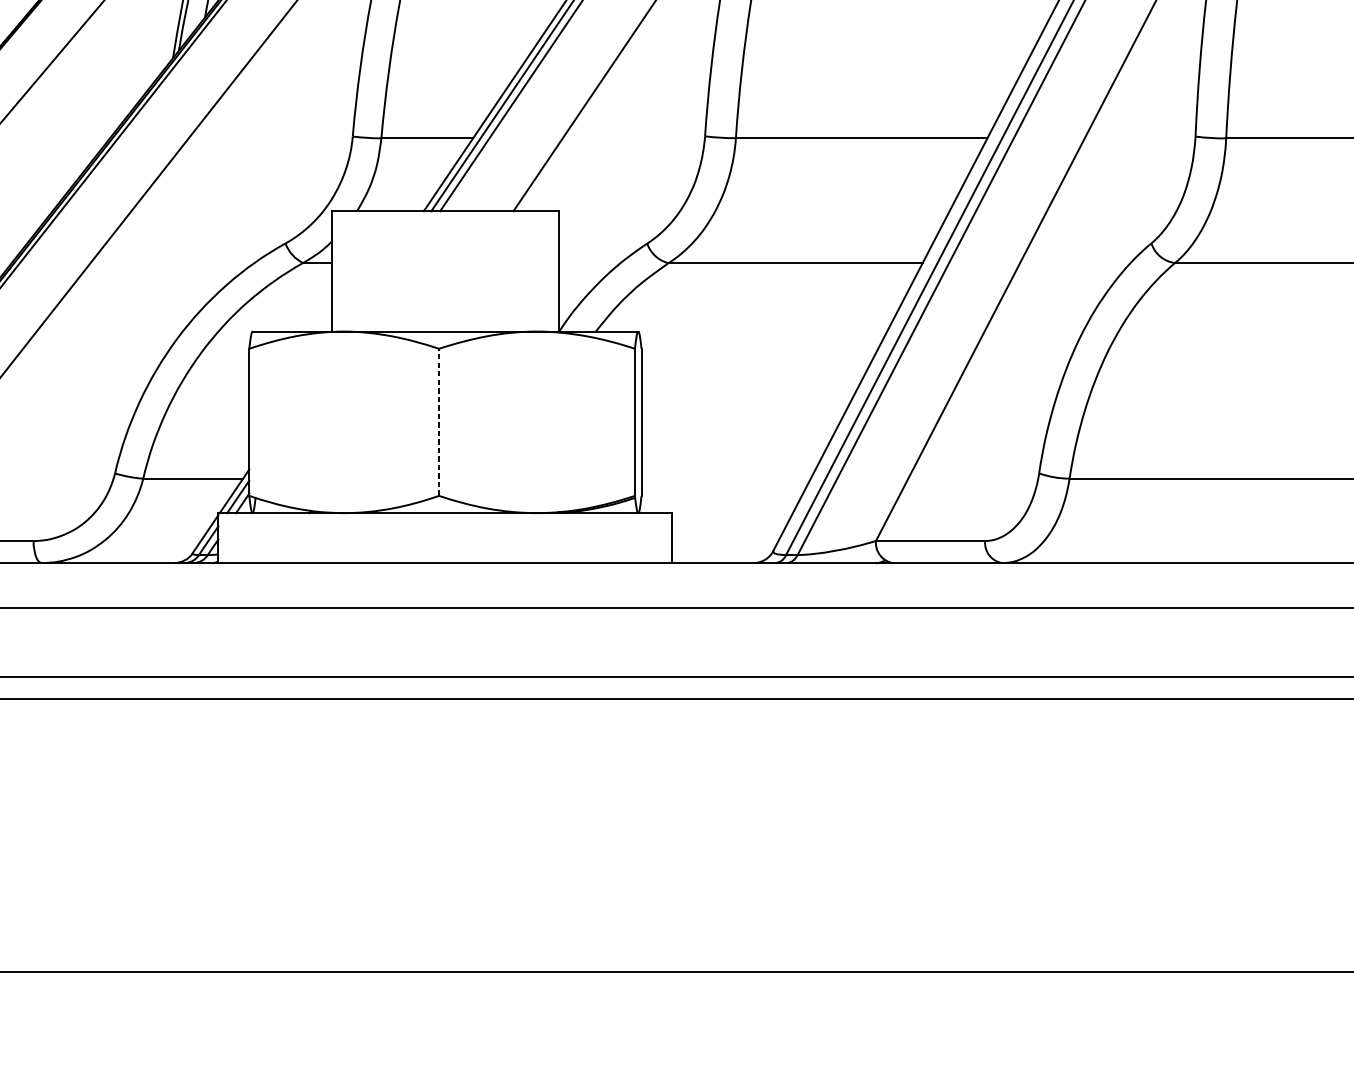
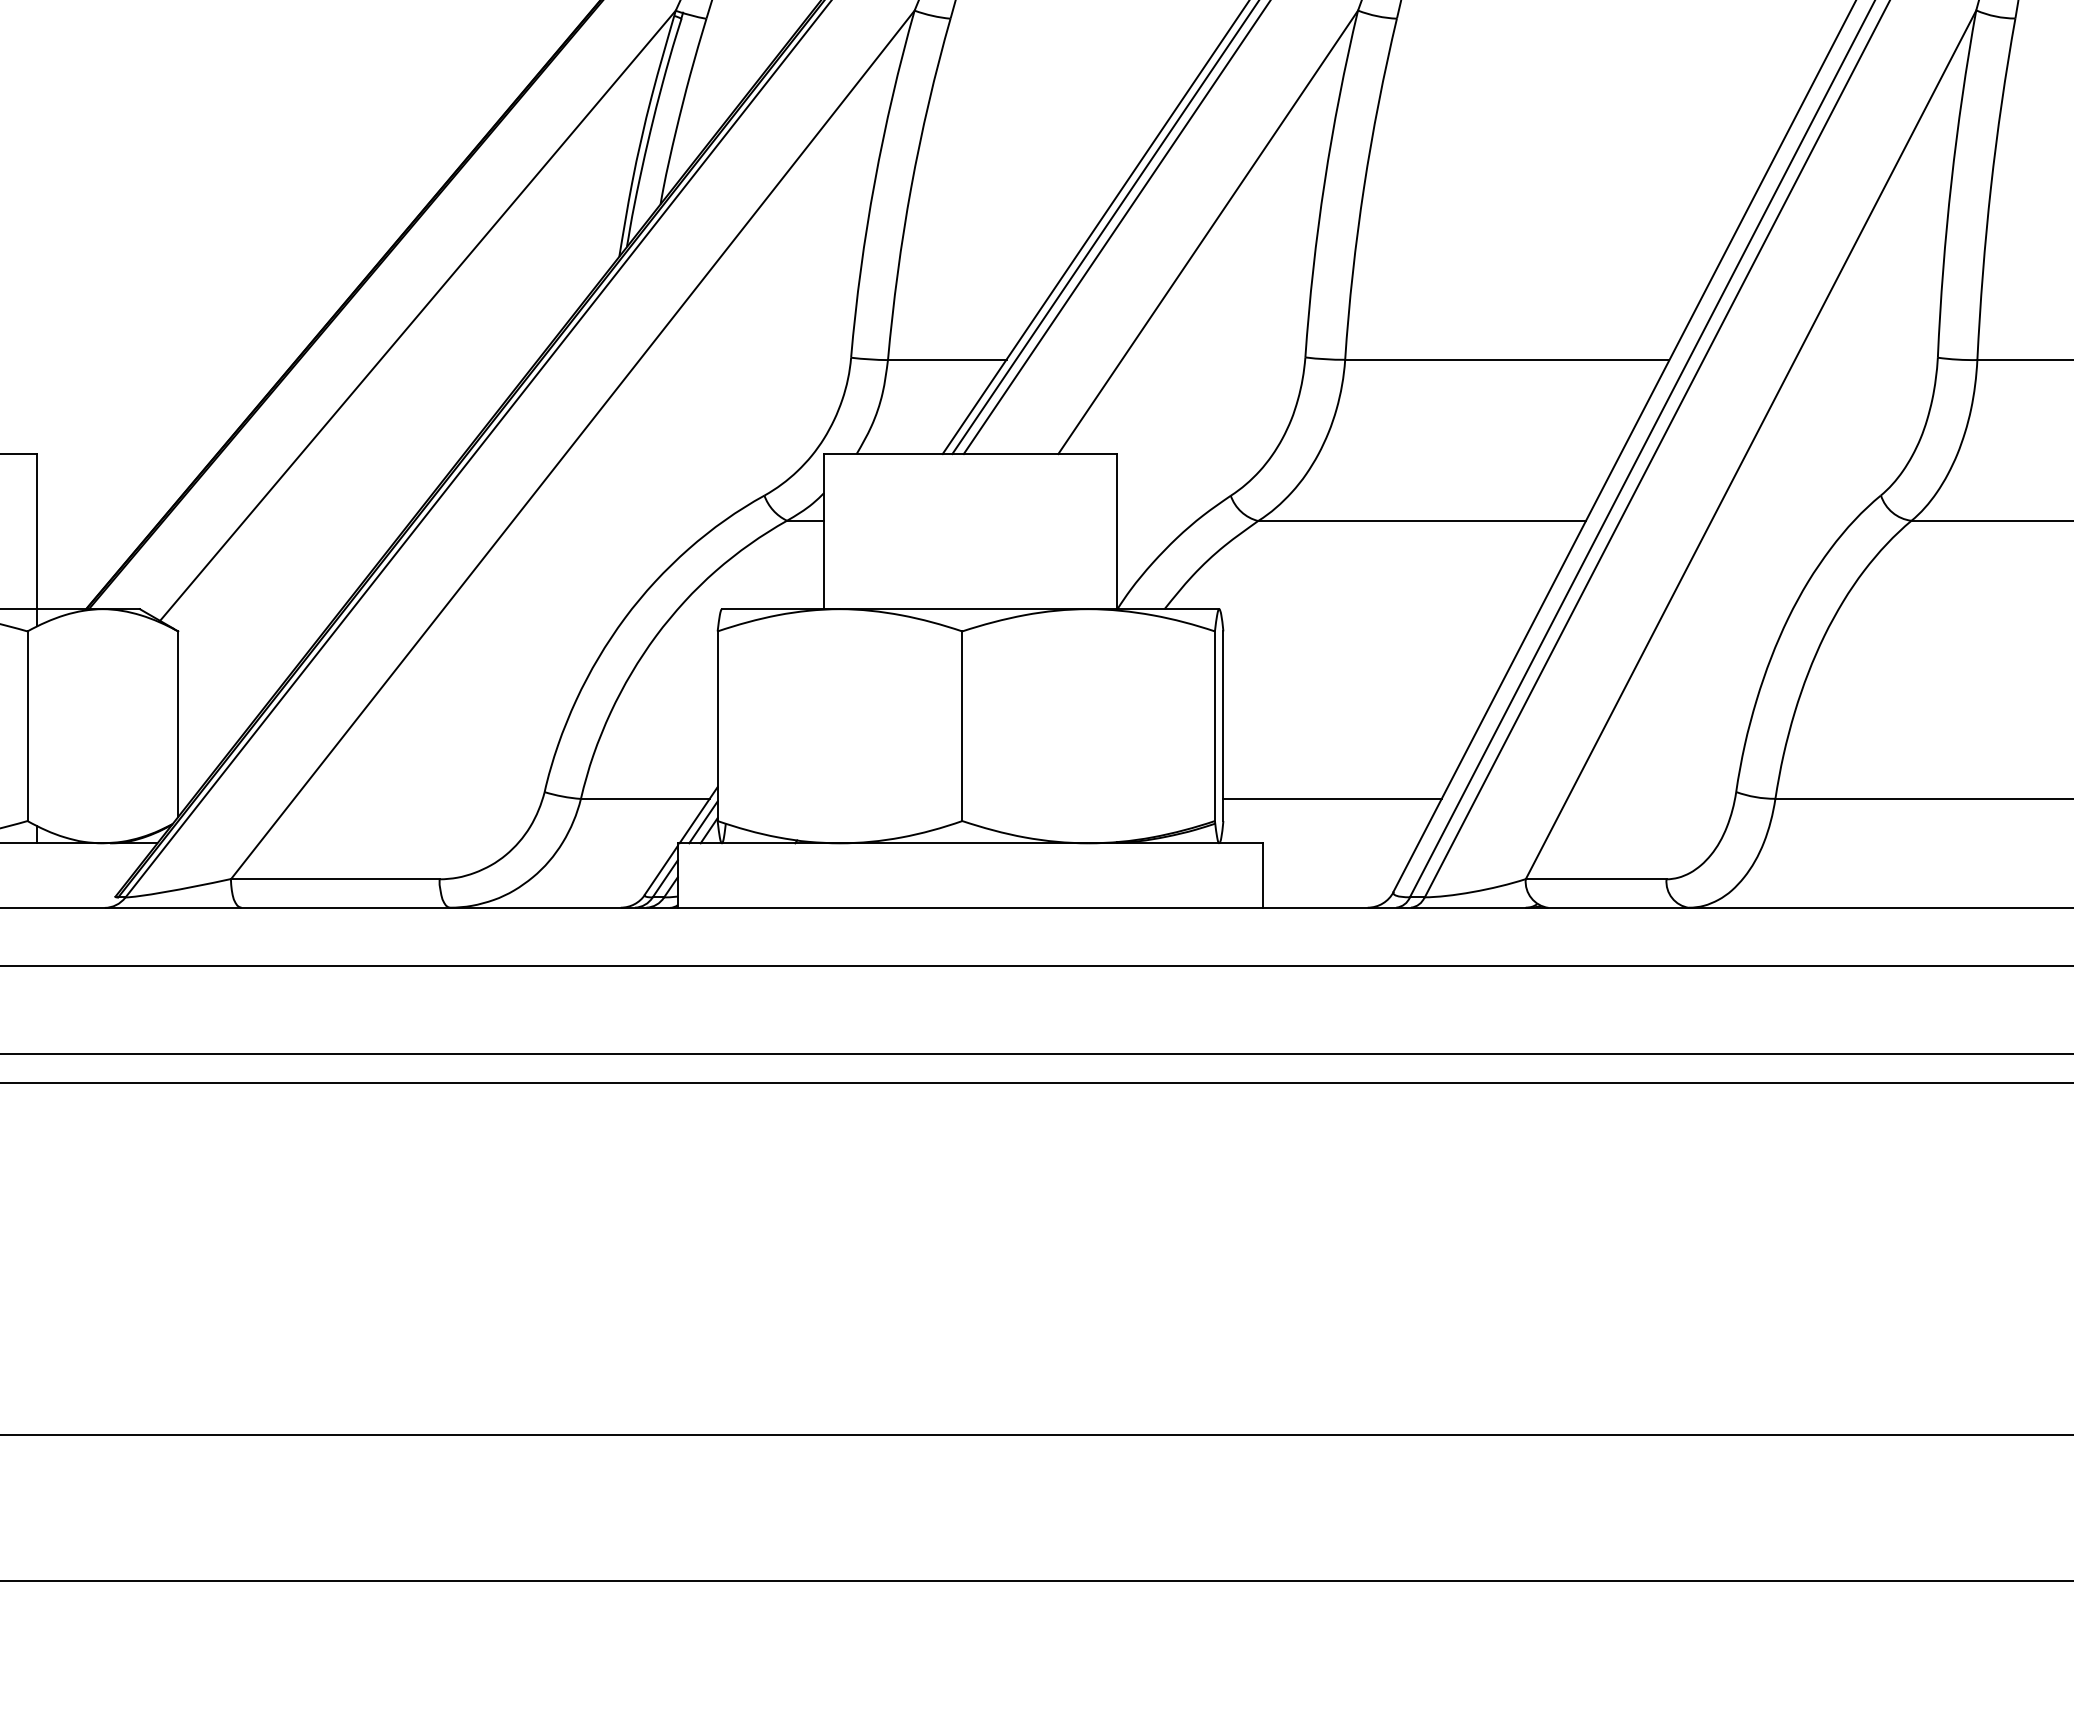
line: (439, 422) -> (962, 726), dashed -> solid
line: (726, 478) -> (1332, 798), added

